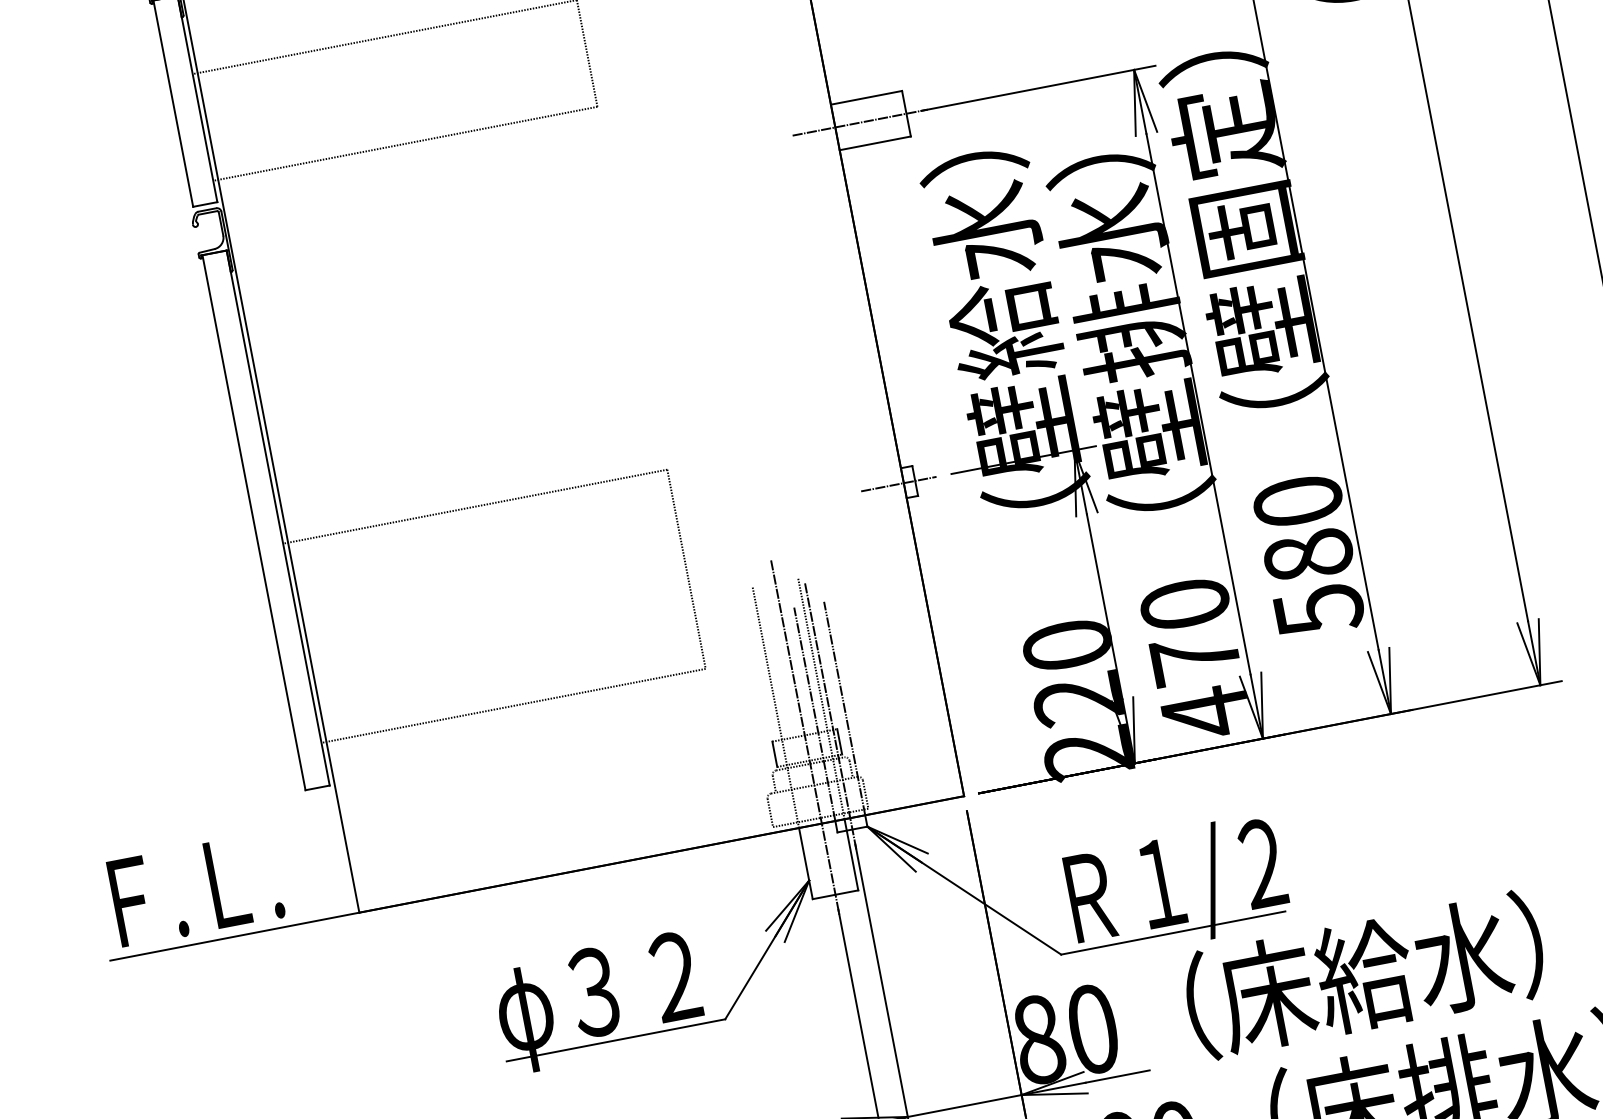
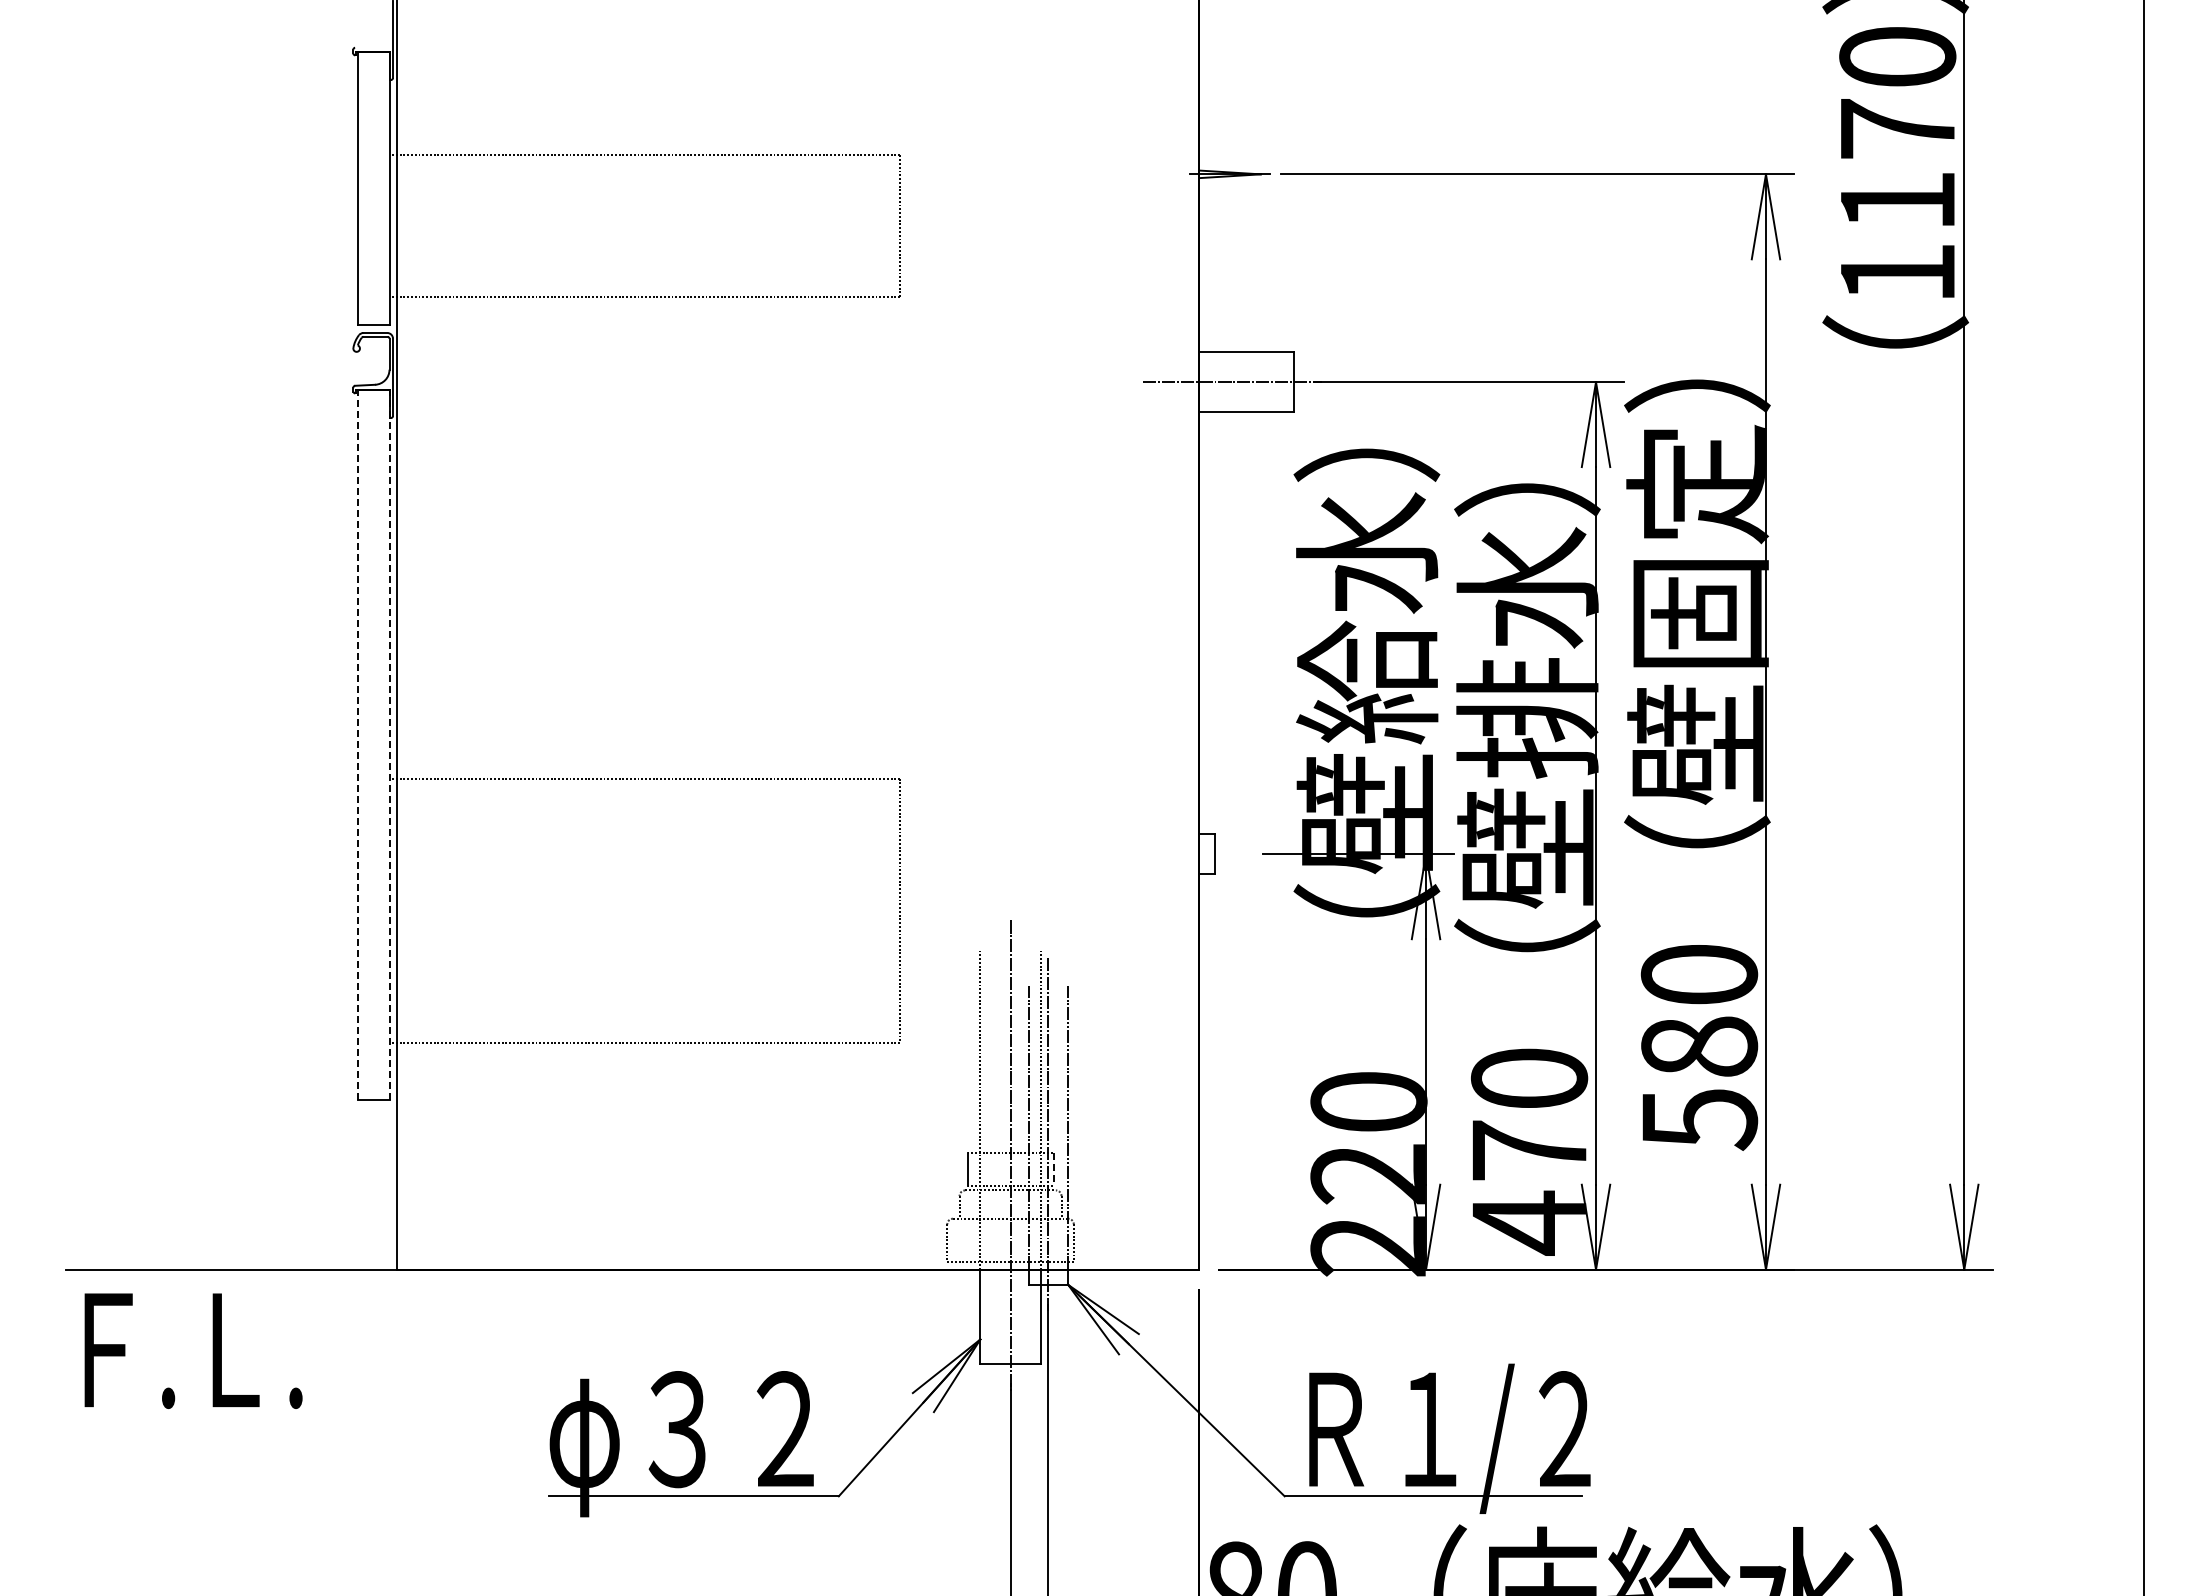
line: (898, 484) -> (1192, 854), removed
line: (278, 517) -> (390, 744), solid -> dashed
line: (254, 522) -> (358, 744), solid -> dashed
line: (839, 741) -> (1053, 1169), solid -> dashed
text: (196, 889) -> (193, 1350), moved

